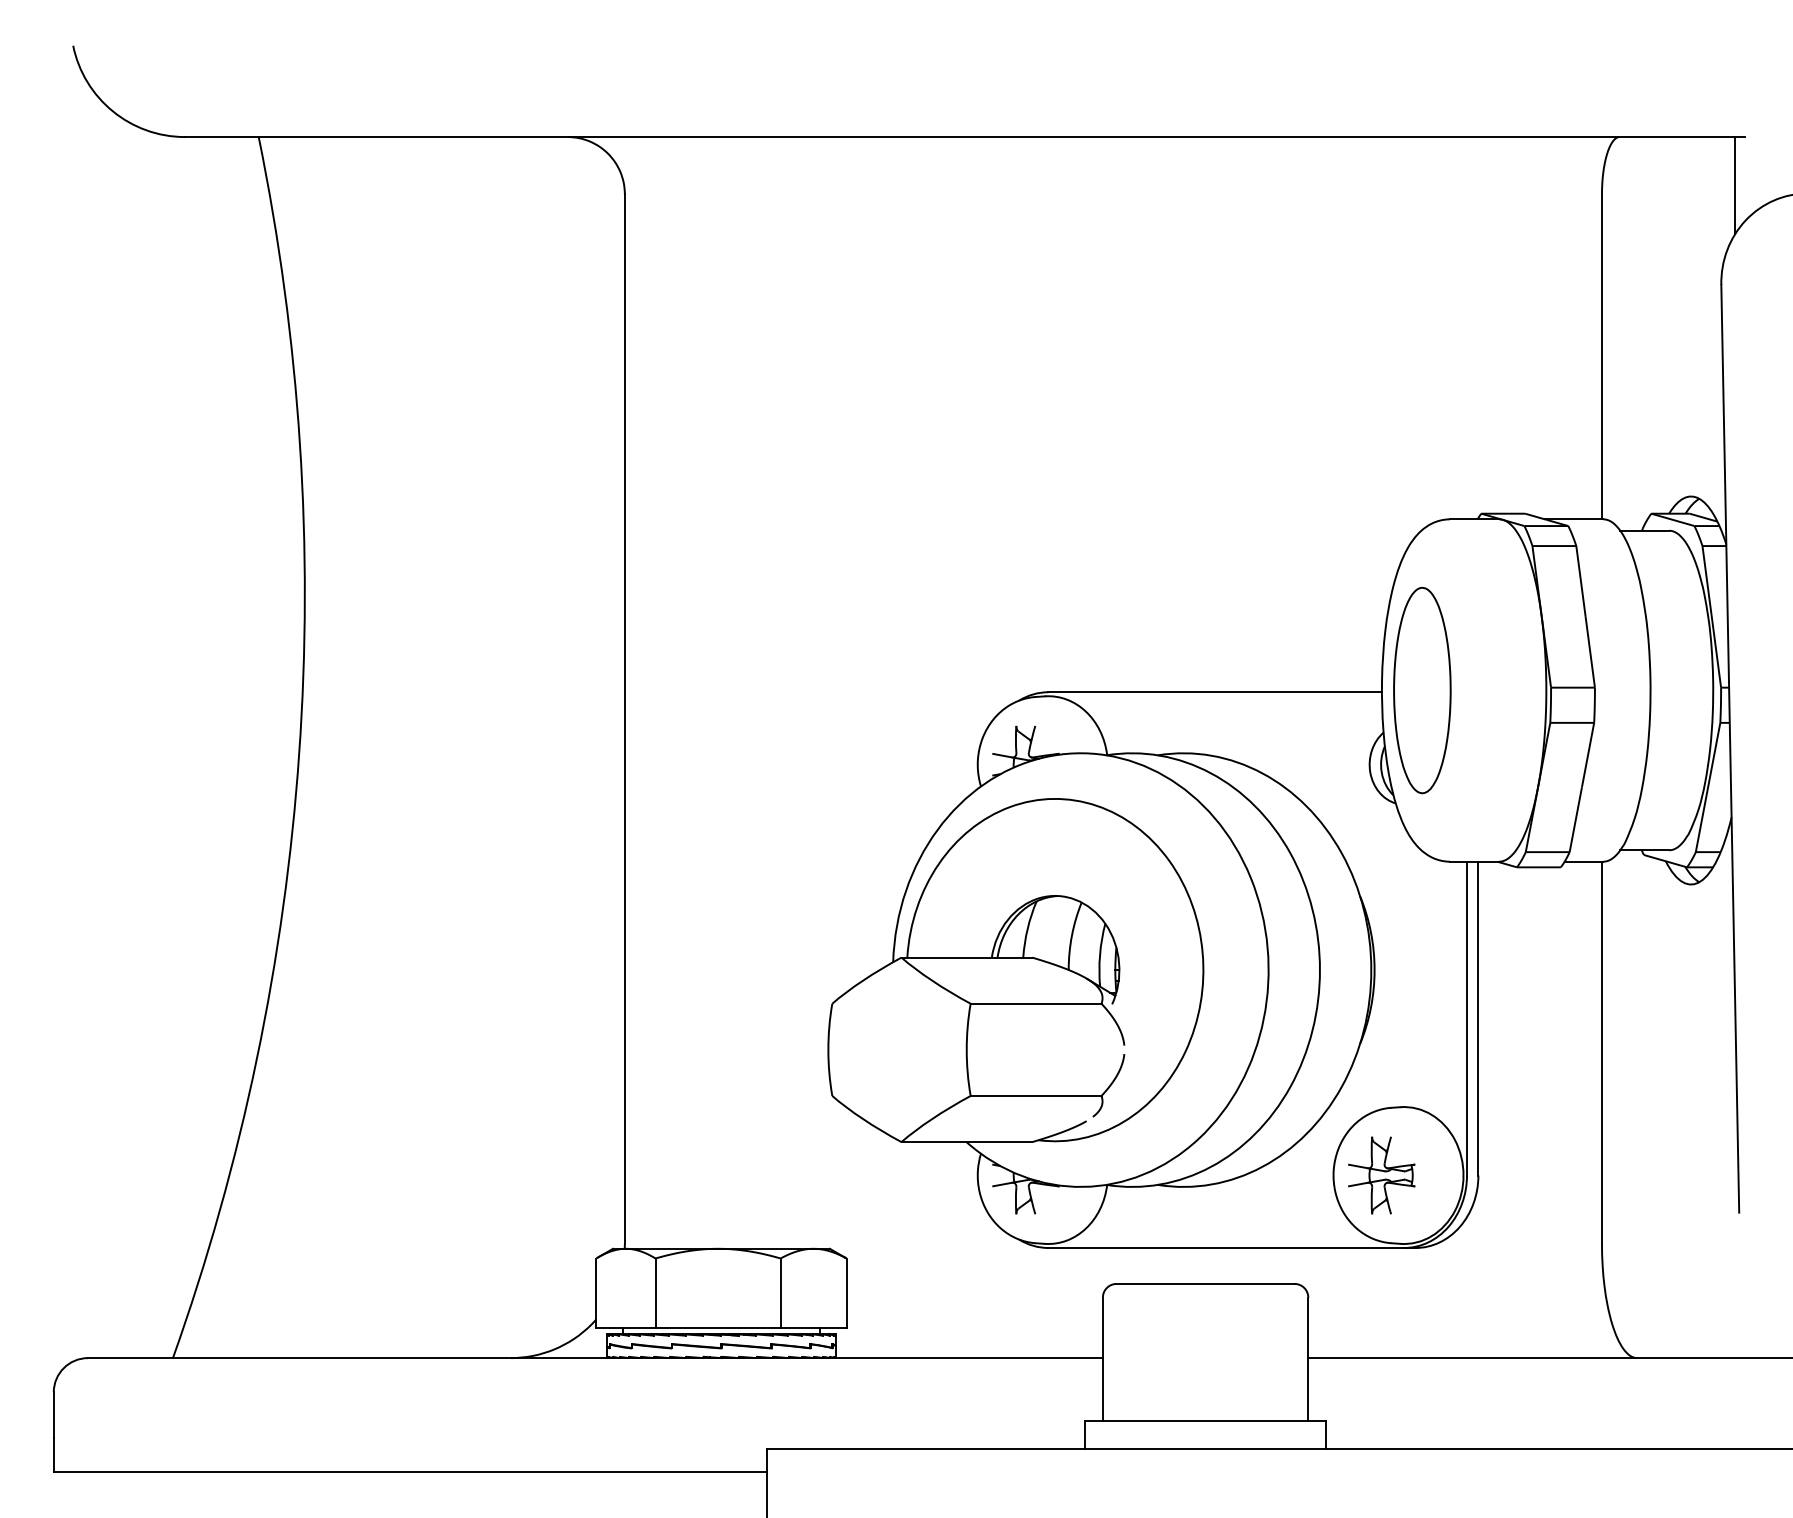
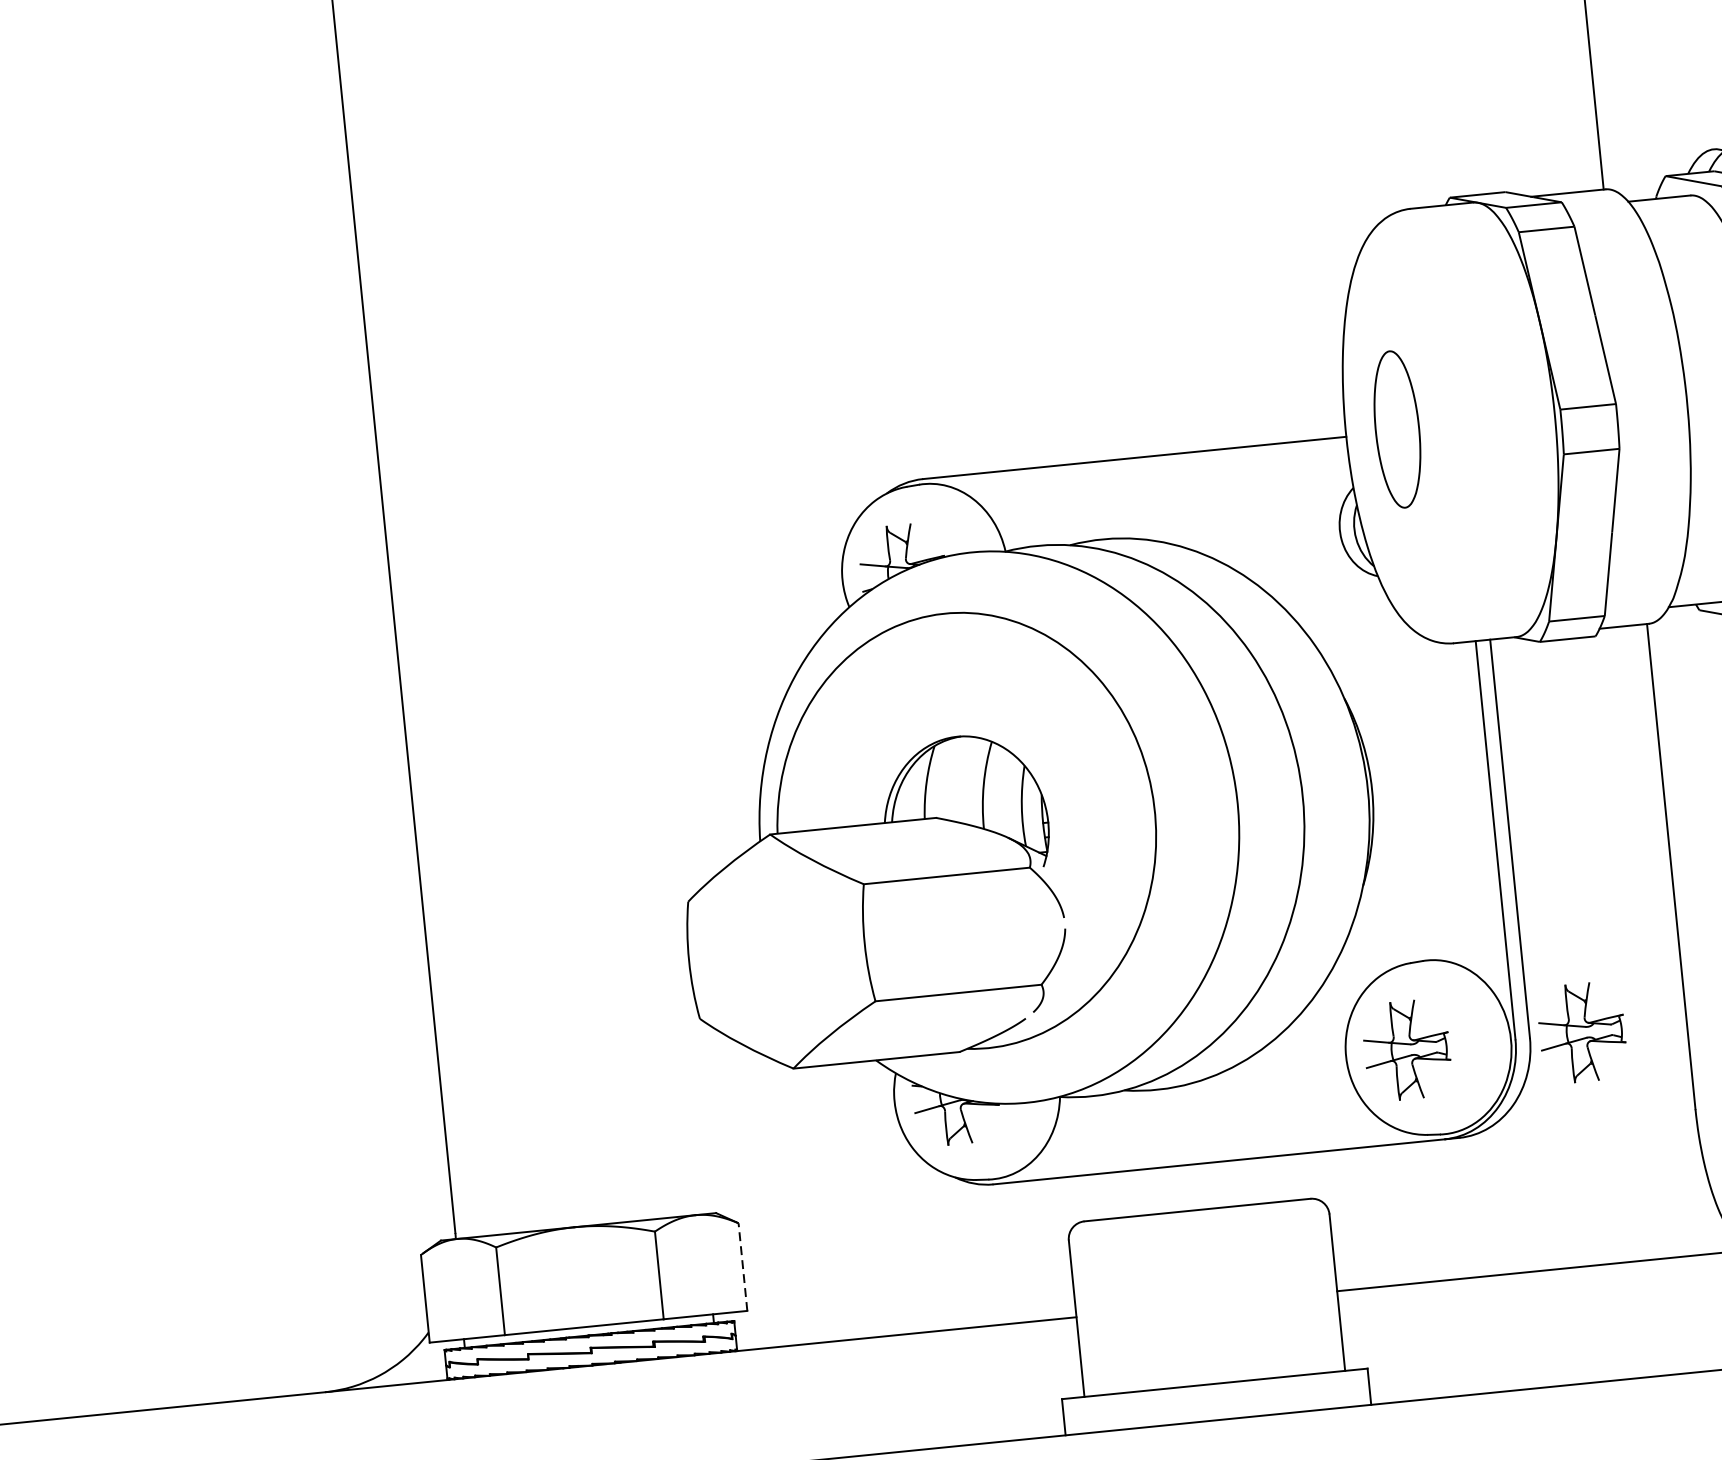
part: (1422, 690) -> (1397, 429), size x0.6
part: (1519, 1175) -> (1582, 1032), added
line: (846, 1293) -> (742, 1267), solid -> dashed

